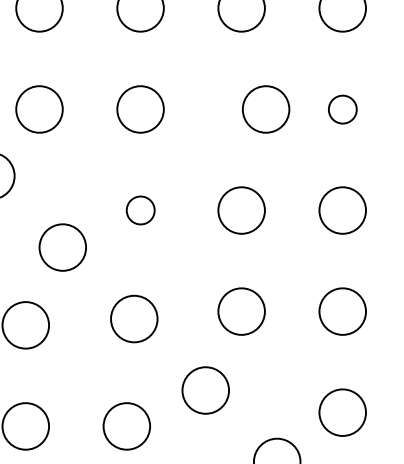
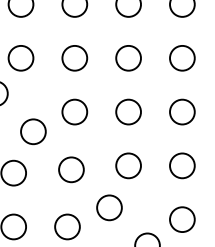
circle: (265, 109) -> (128, 58), moved
circle: (342, 109) -> (182, 58), size x1.67
circle: (139, 209) -> (74, 111), size x1.67

